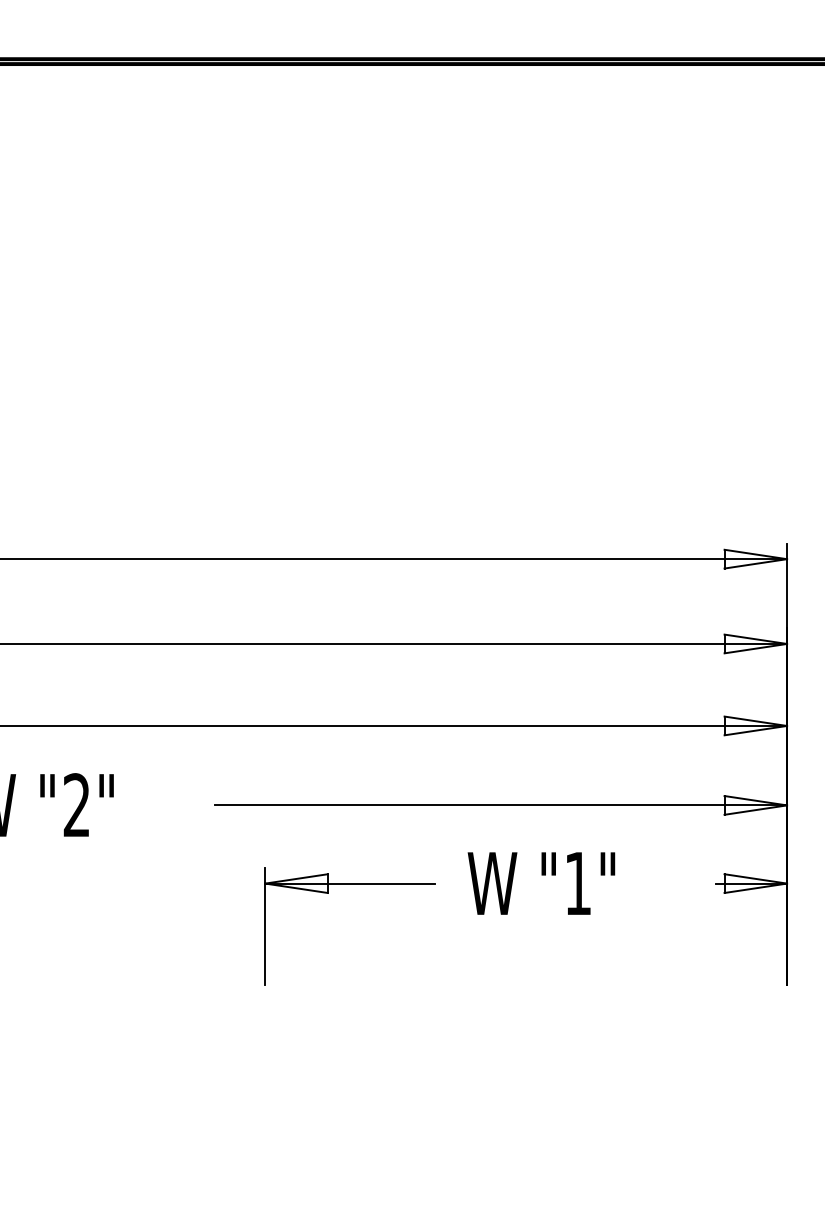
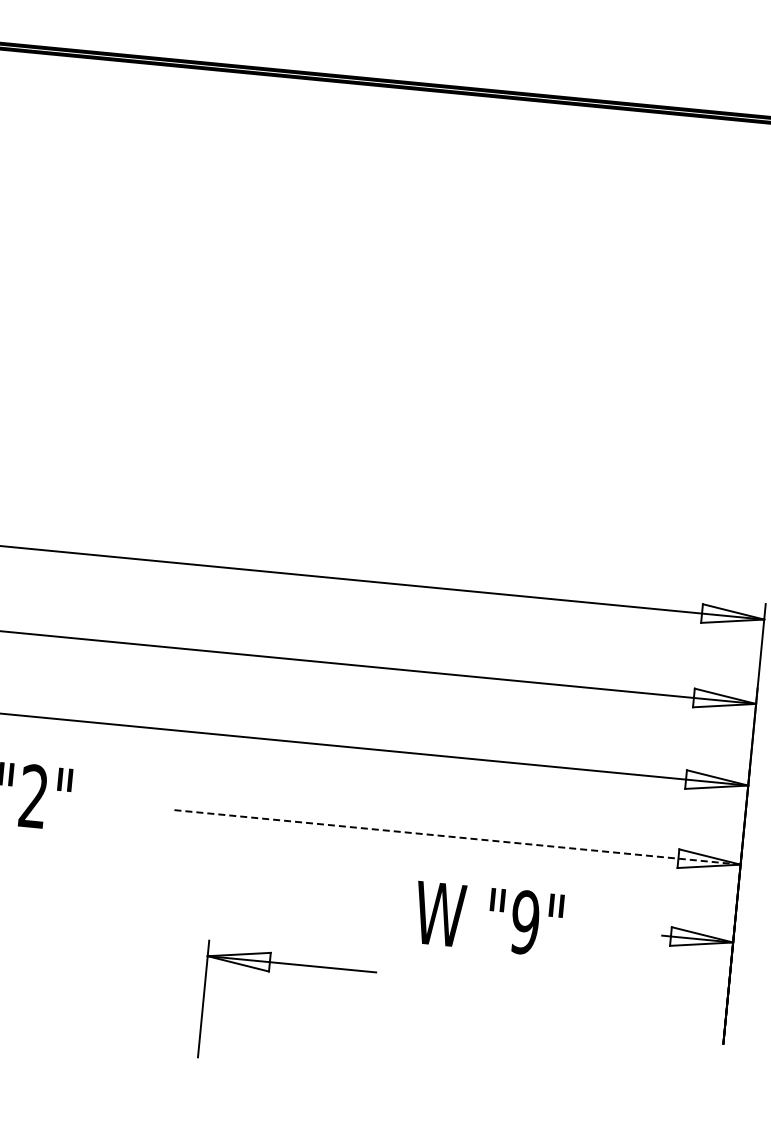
line: (500, 805) -> (455, 837), solid -> dashed
text: (577, 883) -> (524, 922), "1" -> "9"
part: (328, 893) -> (269, 972), moved

